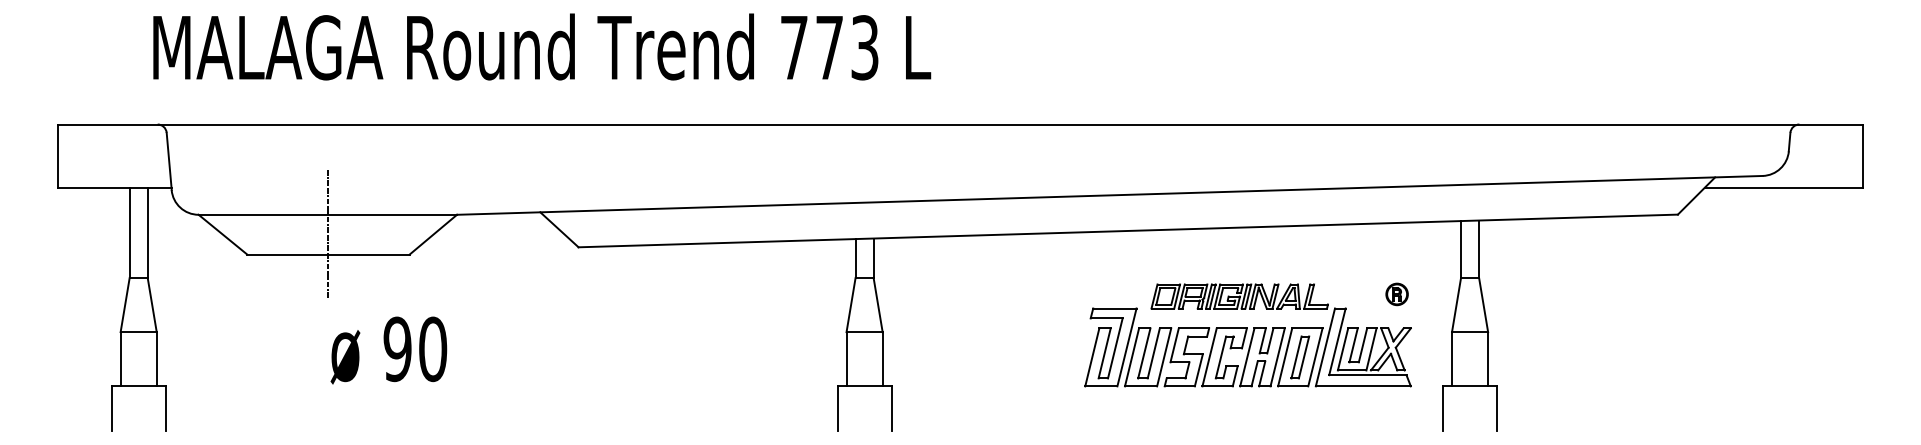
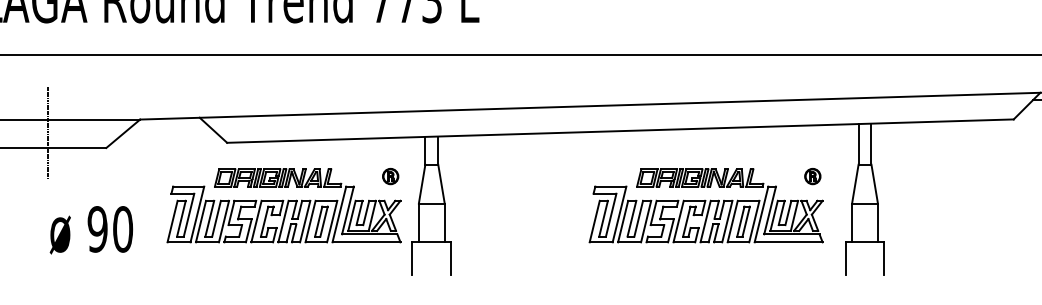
part: (657, 334) -> (283, 205), added
text: (388, 350) -> (91, 230), moved

